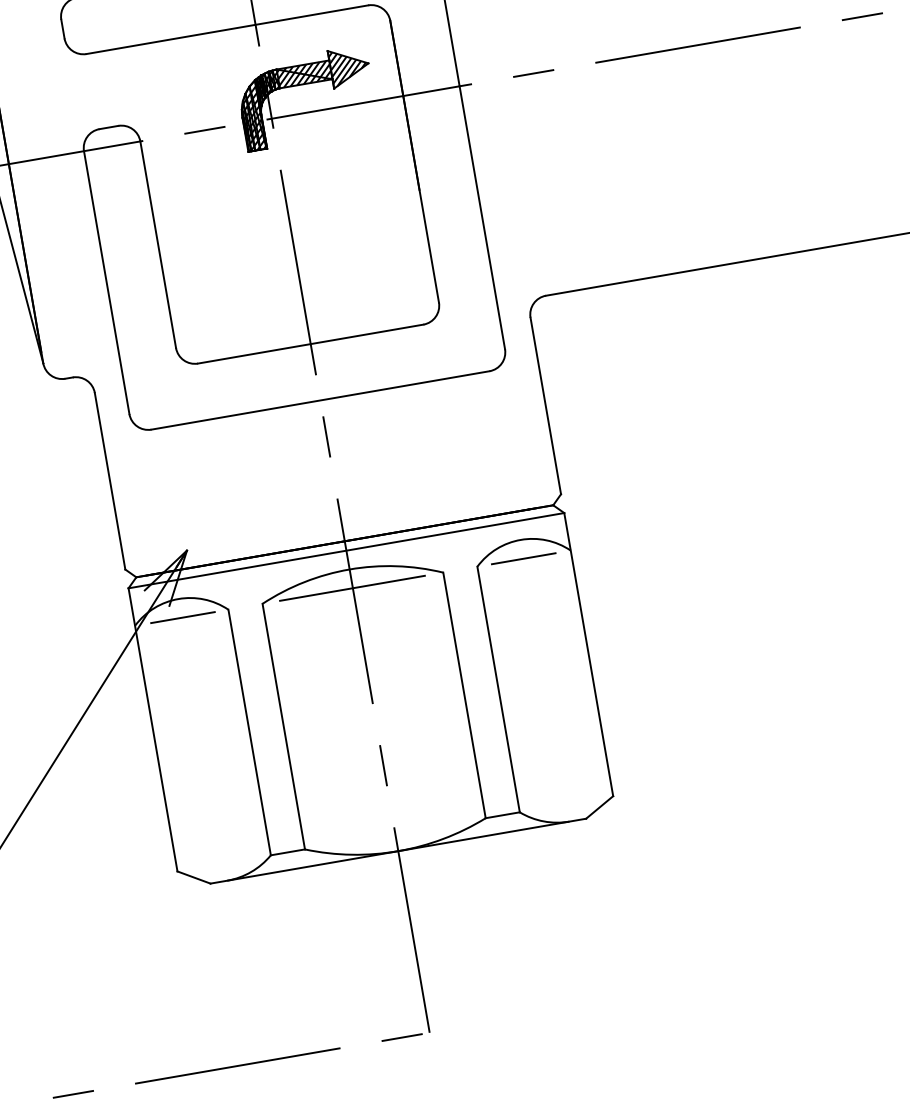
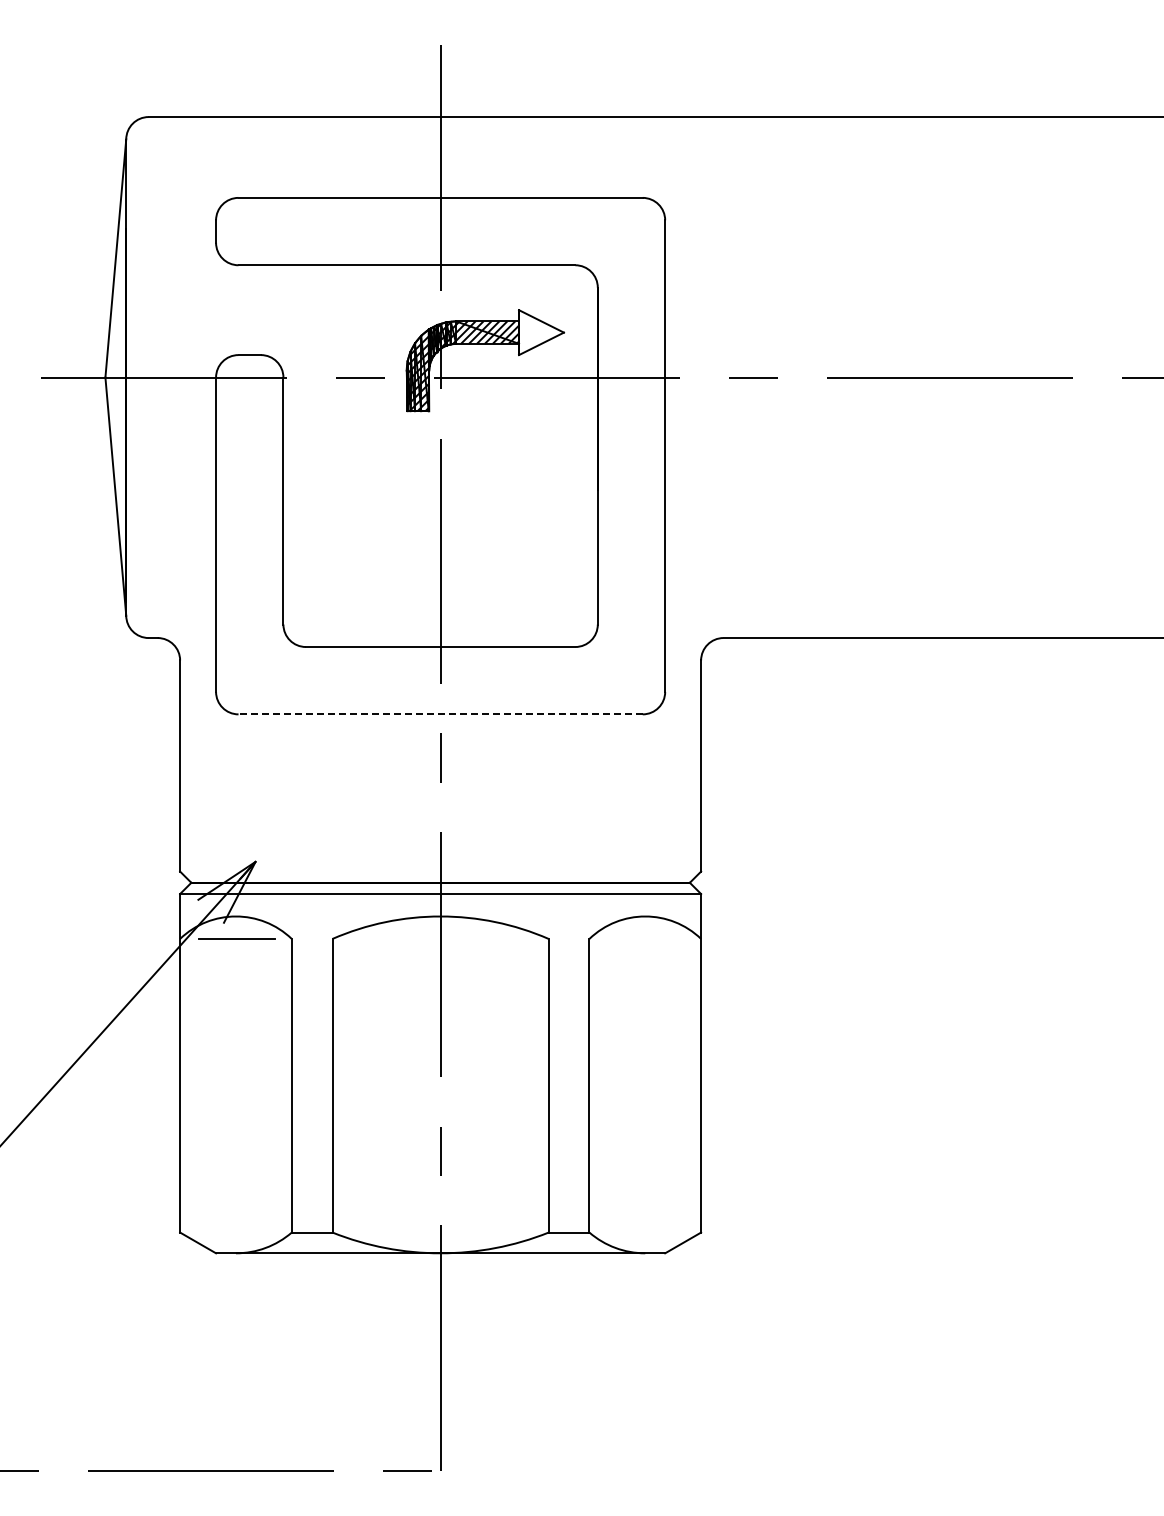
hatch: (348, 66) -> (540, 332), removed
line: (320, 400) -> (440, 714), solid -> dashed
line: (523, 558) -> (644, 938), removed
line: (351, 588) -> (439, 938), removed

